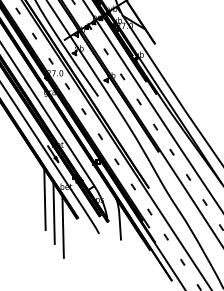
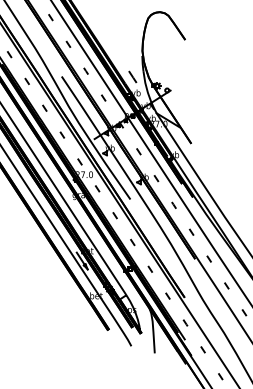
line: (44, 199) -> (73, 309), removed
line: (54, 213) -> (83, 324), removed
line: (62, 226) -> (92, 338), removed

